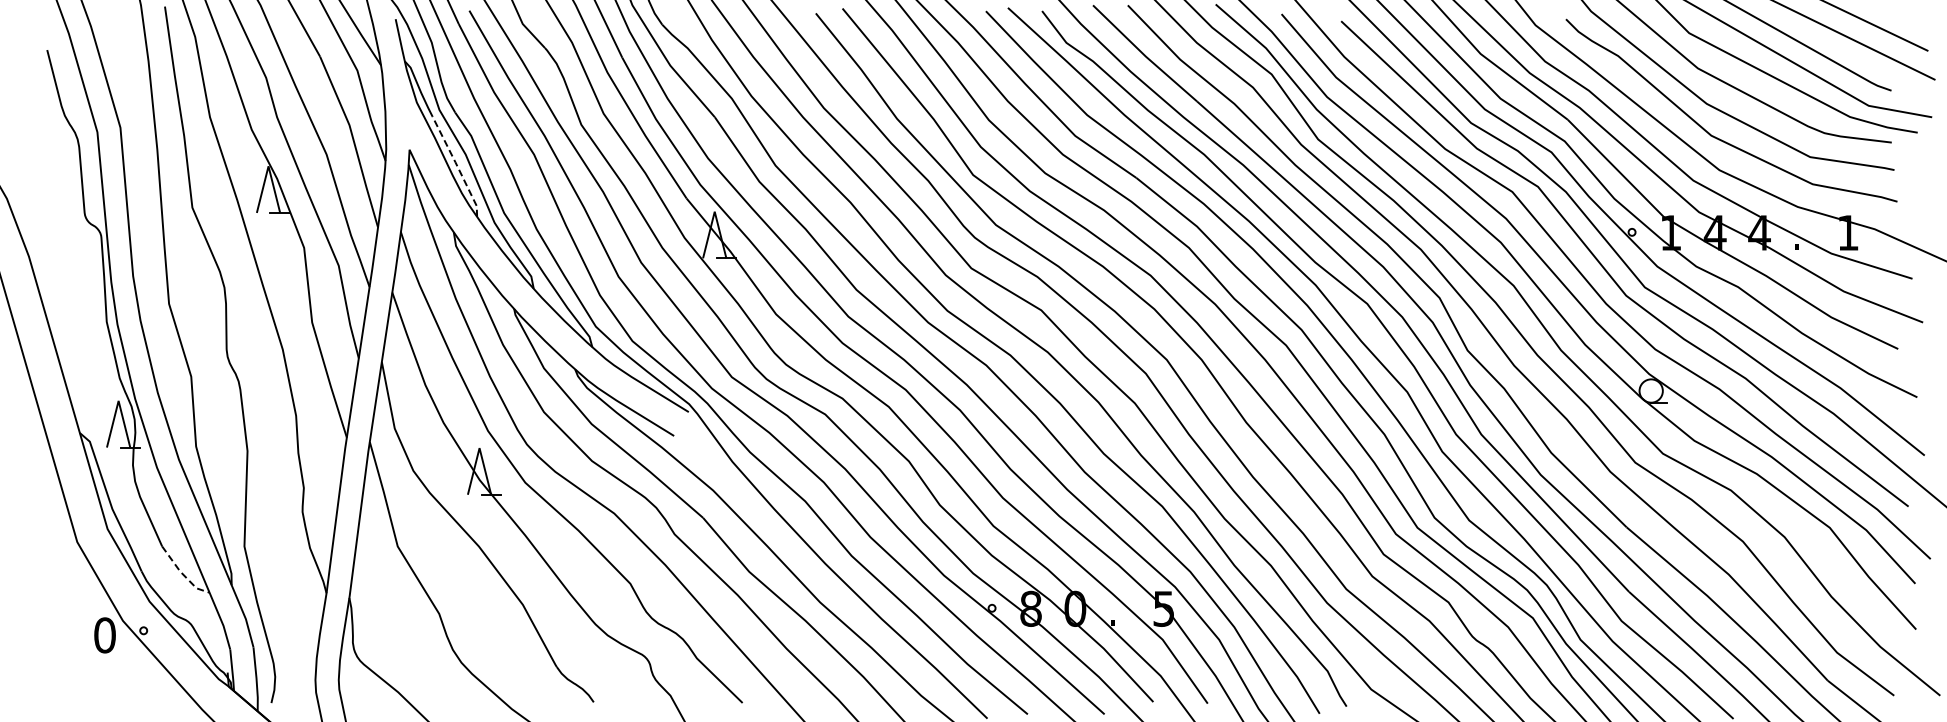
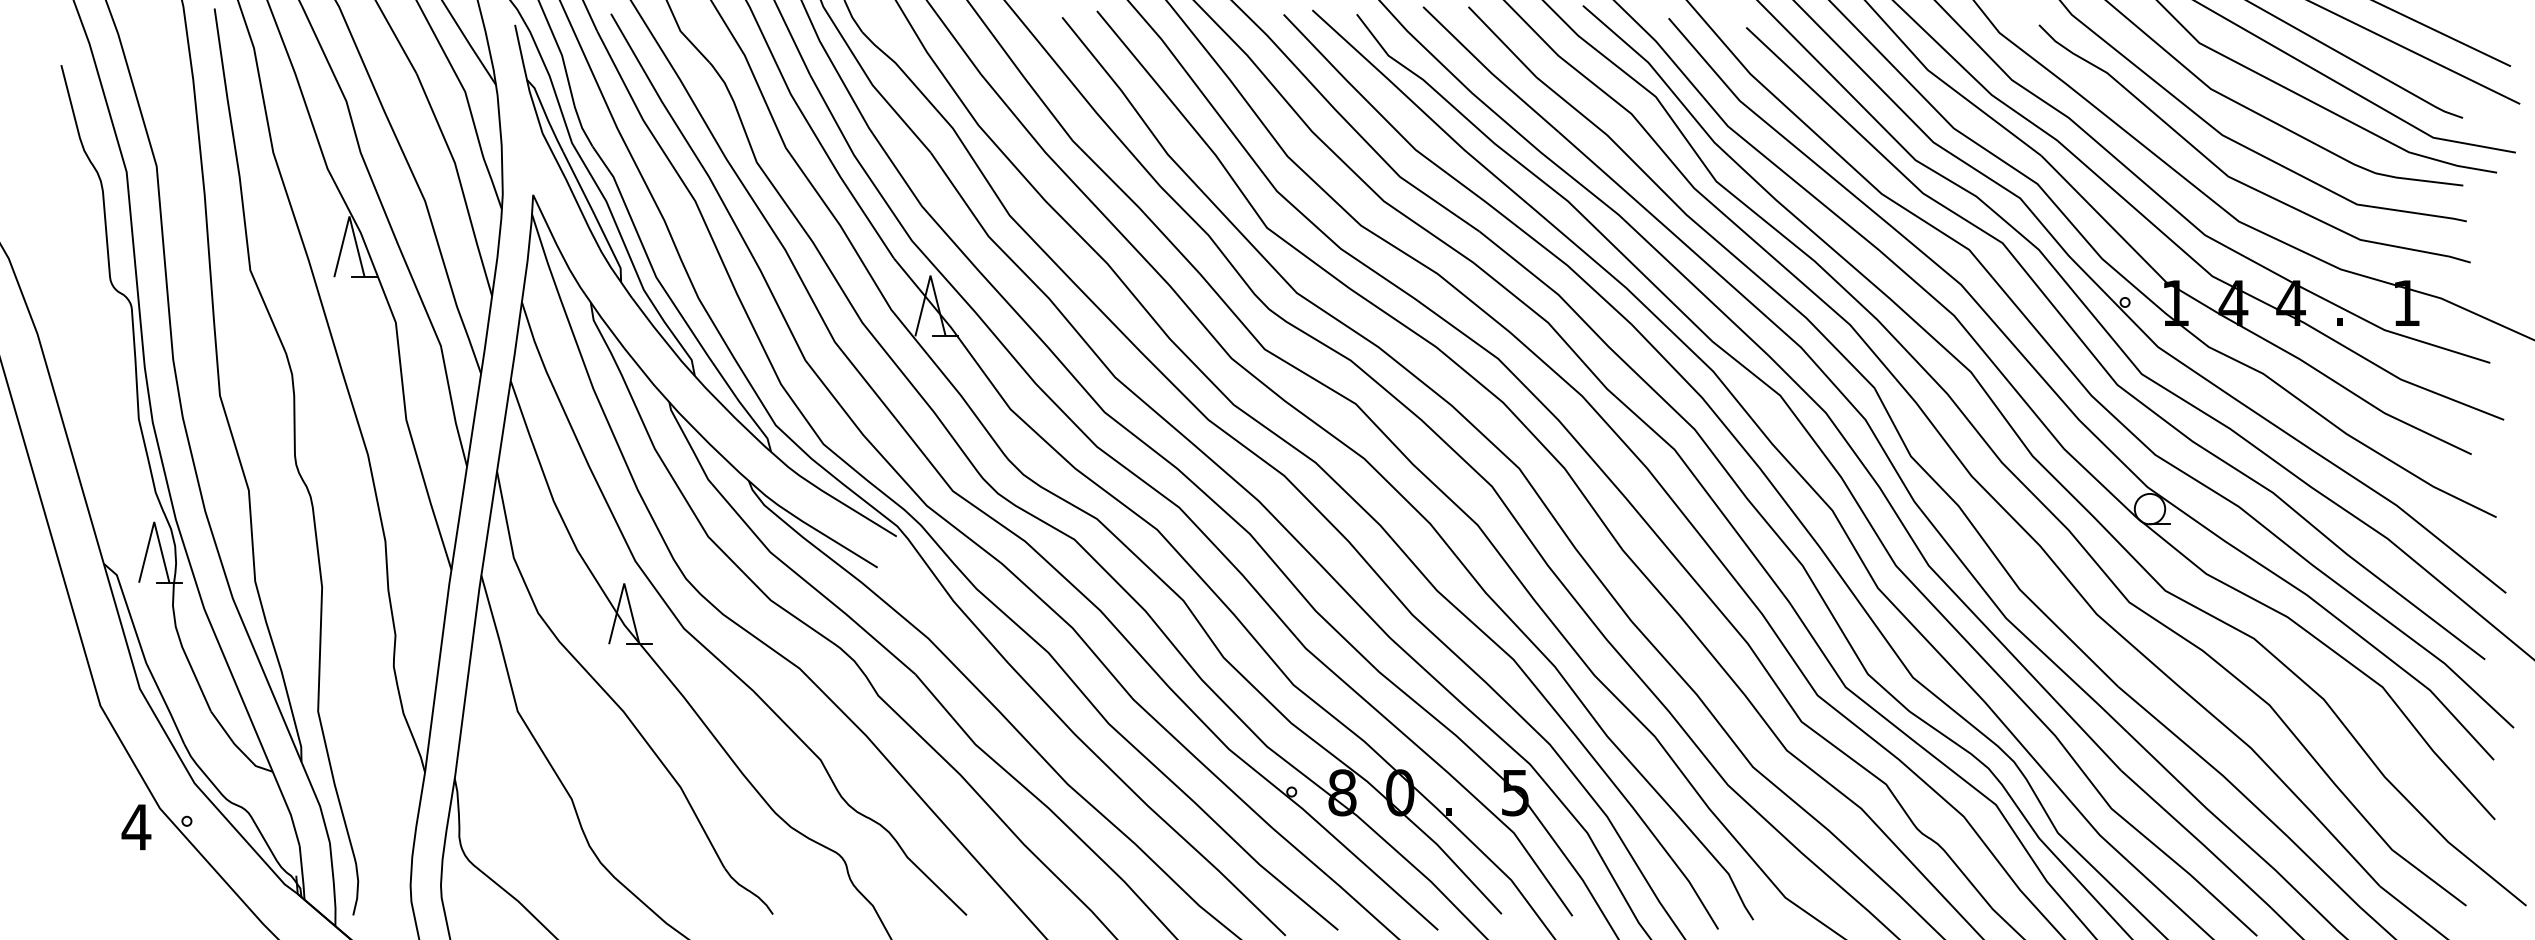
line: (457, 165) -> (595, 215), dashed -> solid
line: (182, 574) -> (237, 748), dashed -> solid
text: (104, 635) -> (135, 827), 0 -> 4

